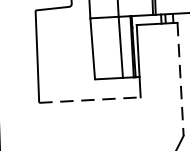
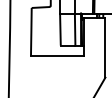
line: (180, 80) -> (105, 48), dashed -> solid
line: (89, 100) -> (57, 56), dashed -> solid

